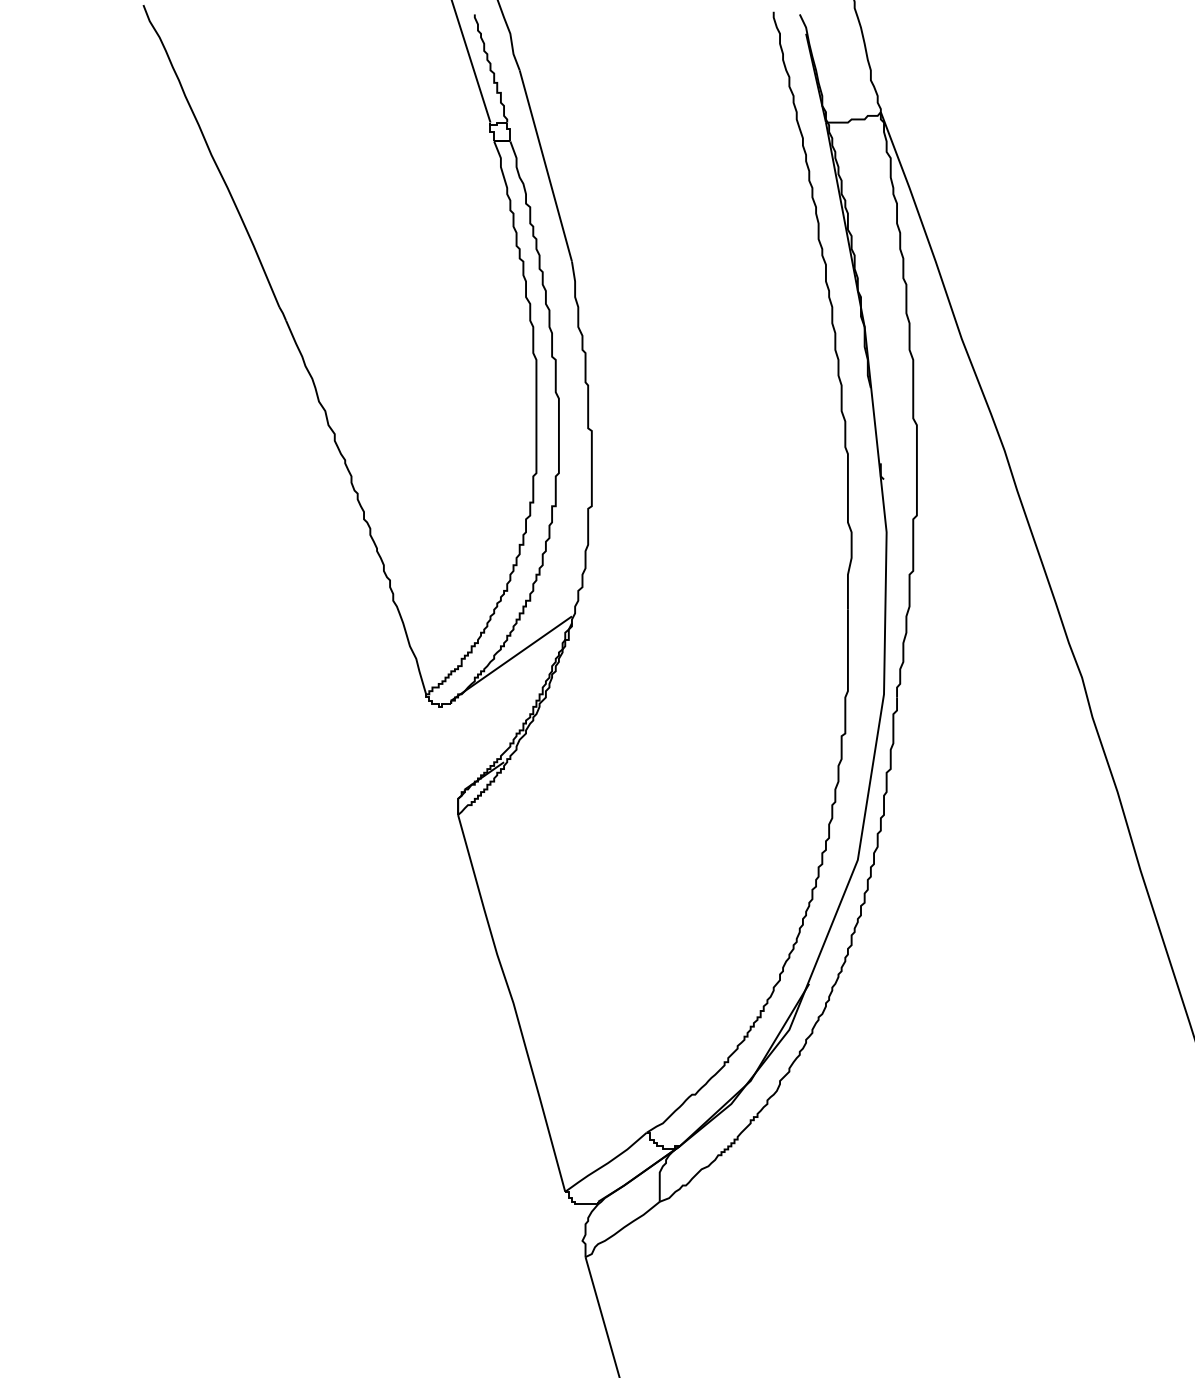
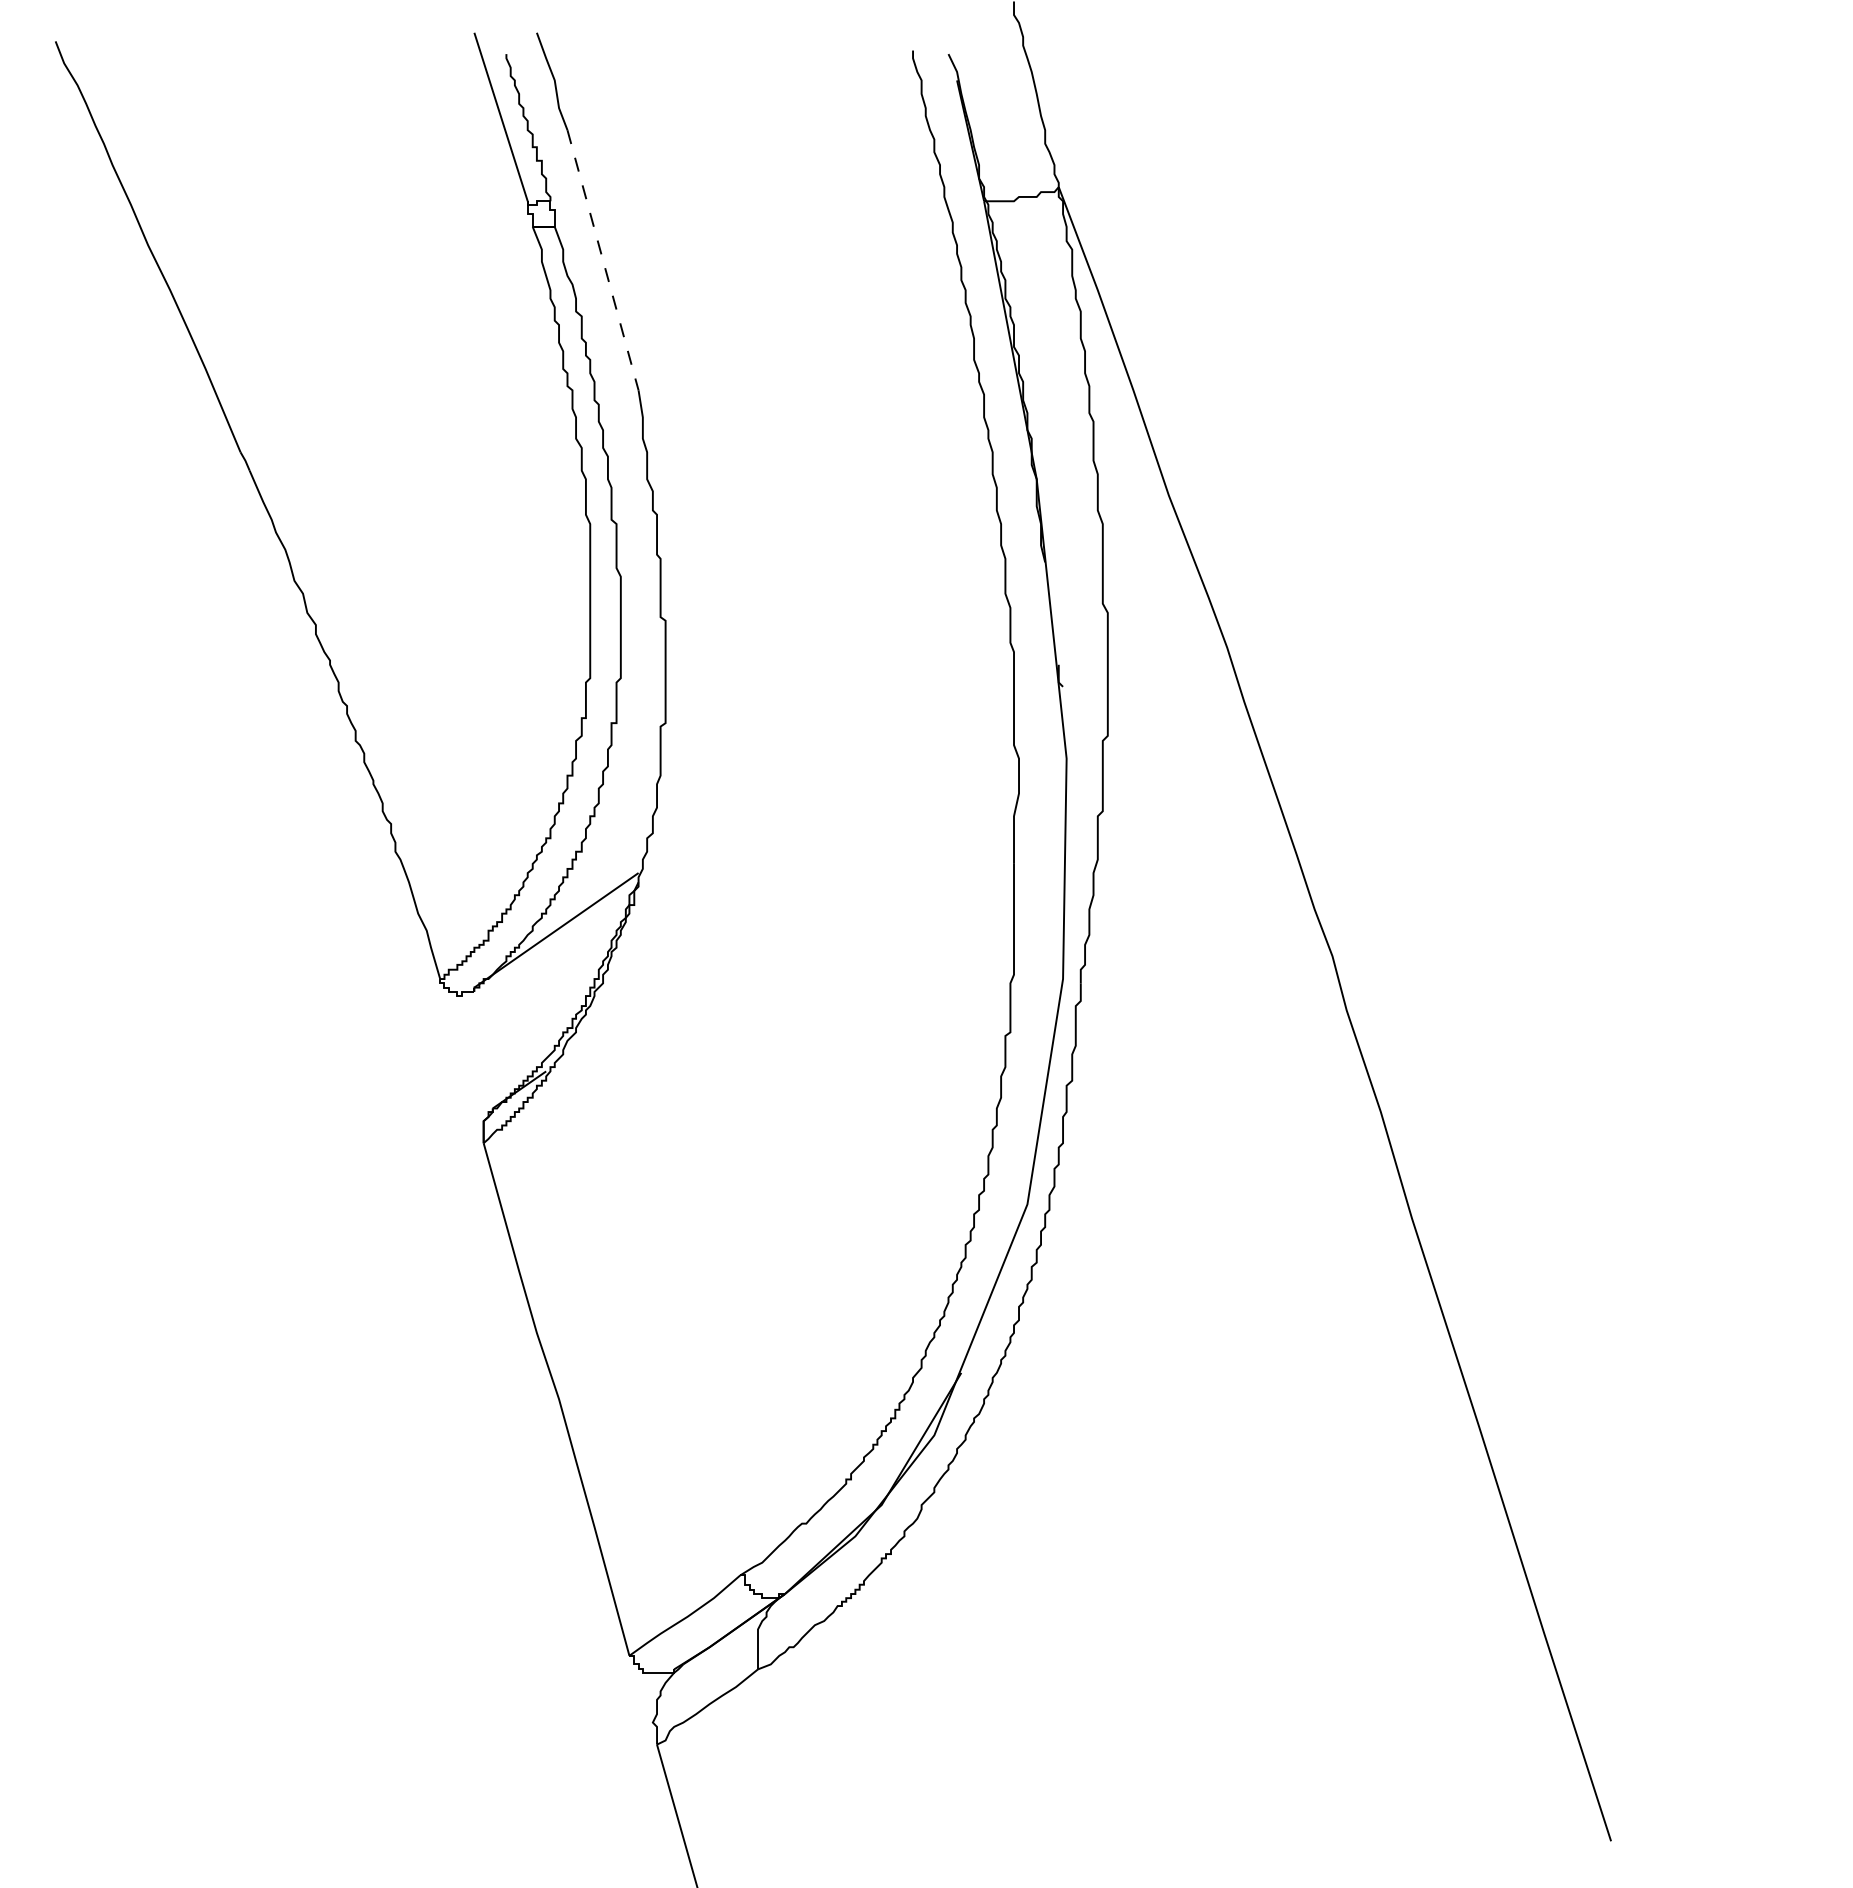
line: (546, 166) -> (603, 260), solid -> dashed

